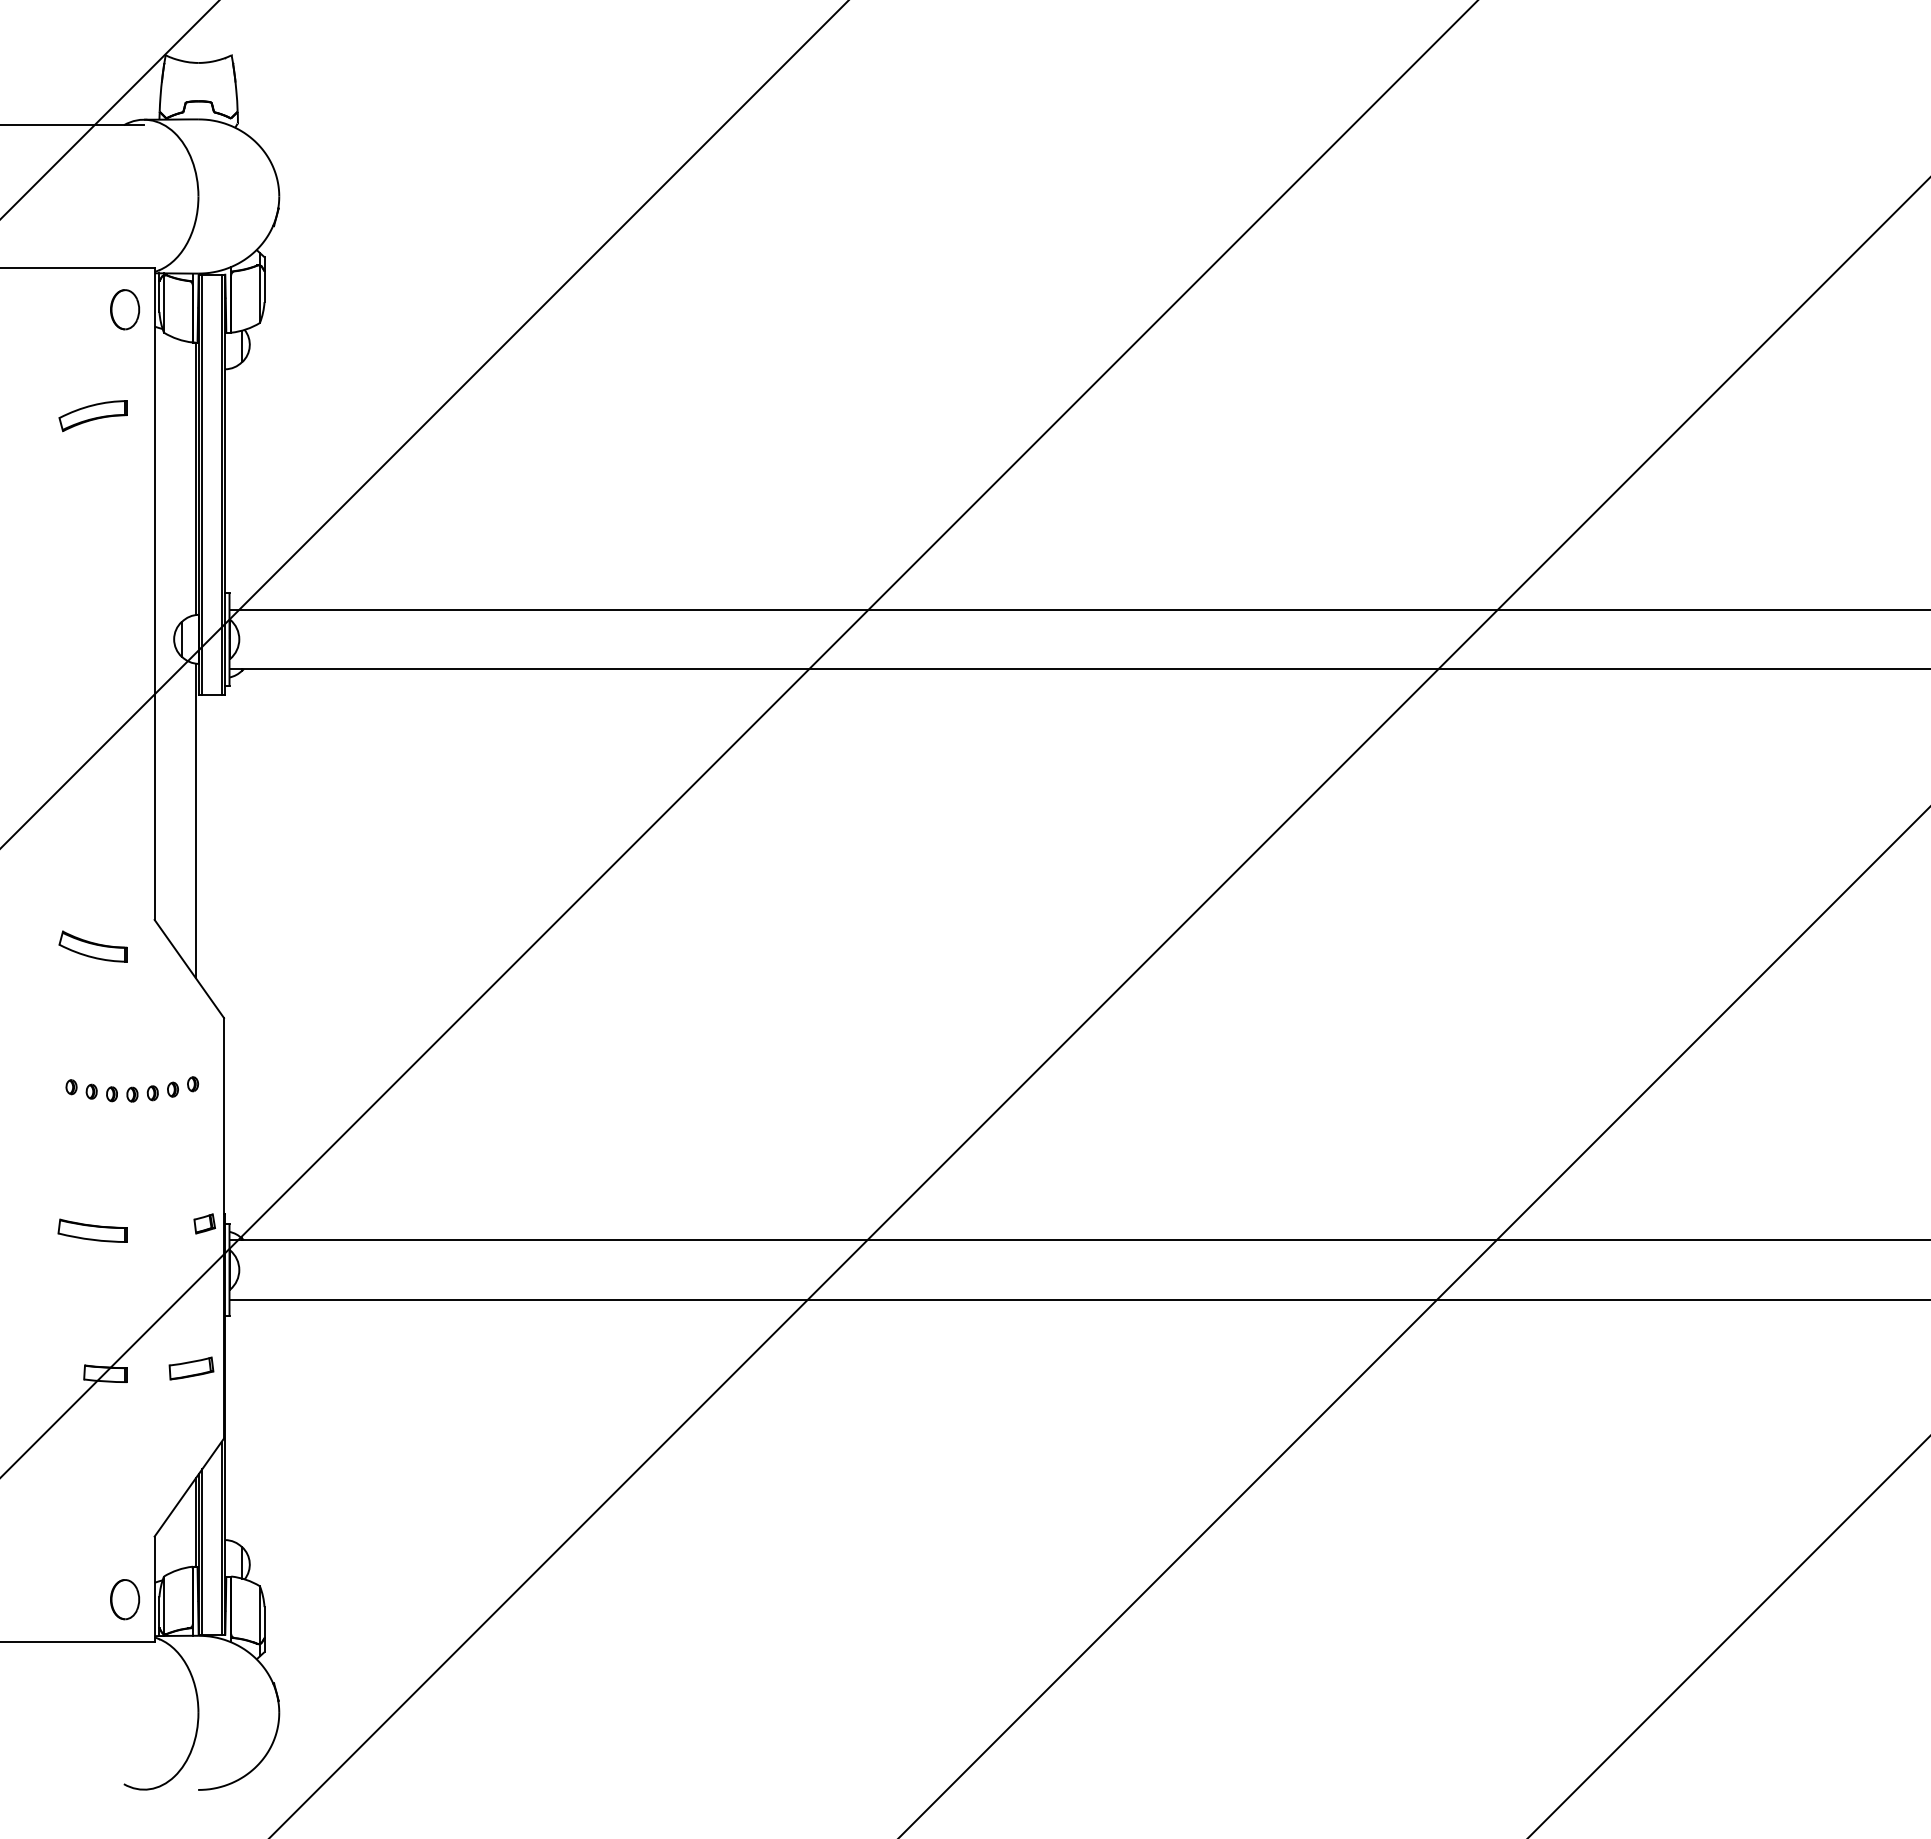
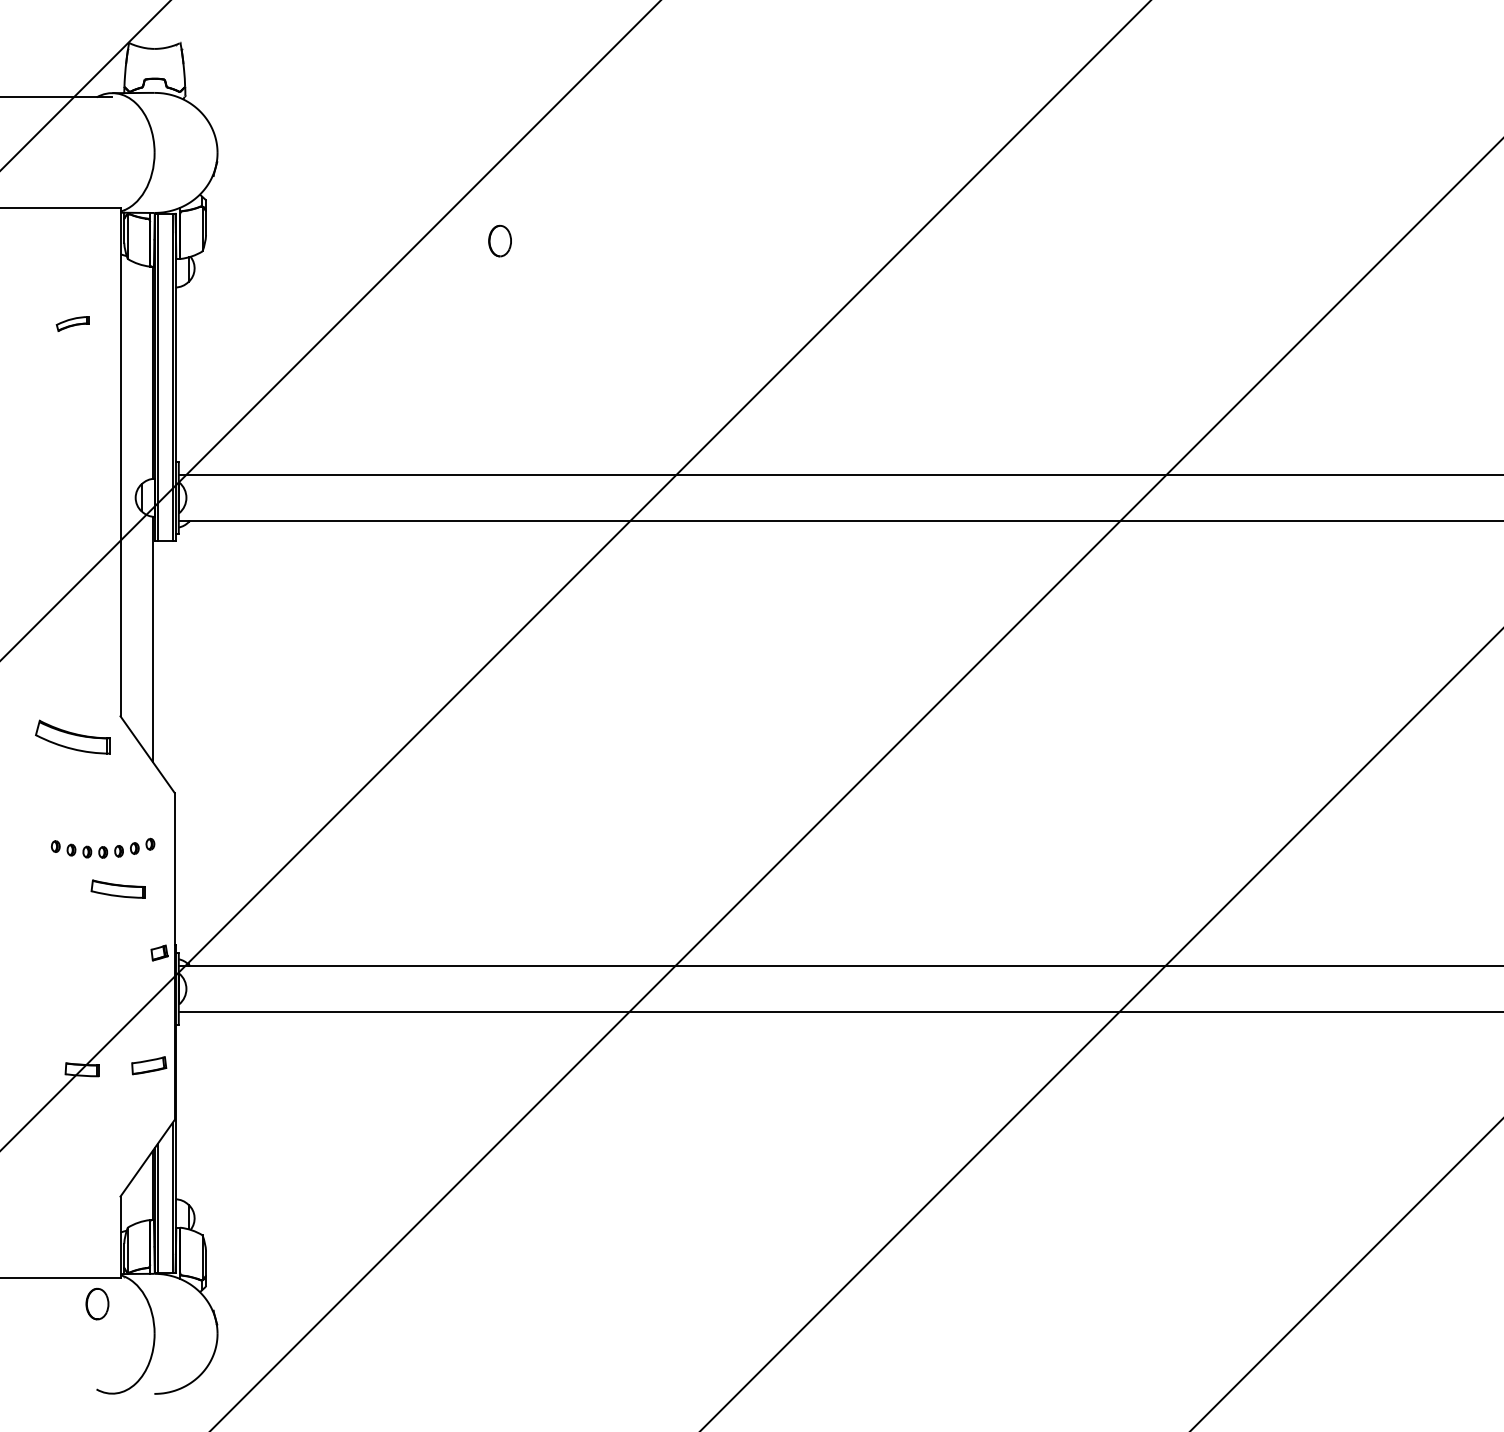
part: (125, 309) -> (500, 240), moved
part: (92, 416) -> (72, 324), size x0.6
part: (92, 946) -> (72, 737), size x1.4
part: (92, 1230) -> (118, 888), moved
part: (125, 1599) -> (97, 1303), moved

